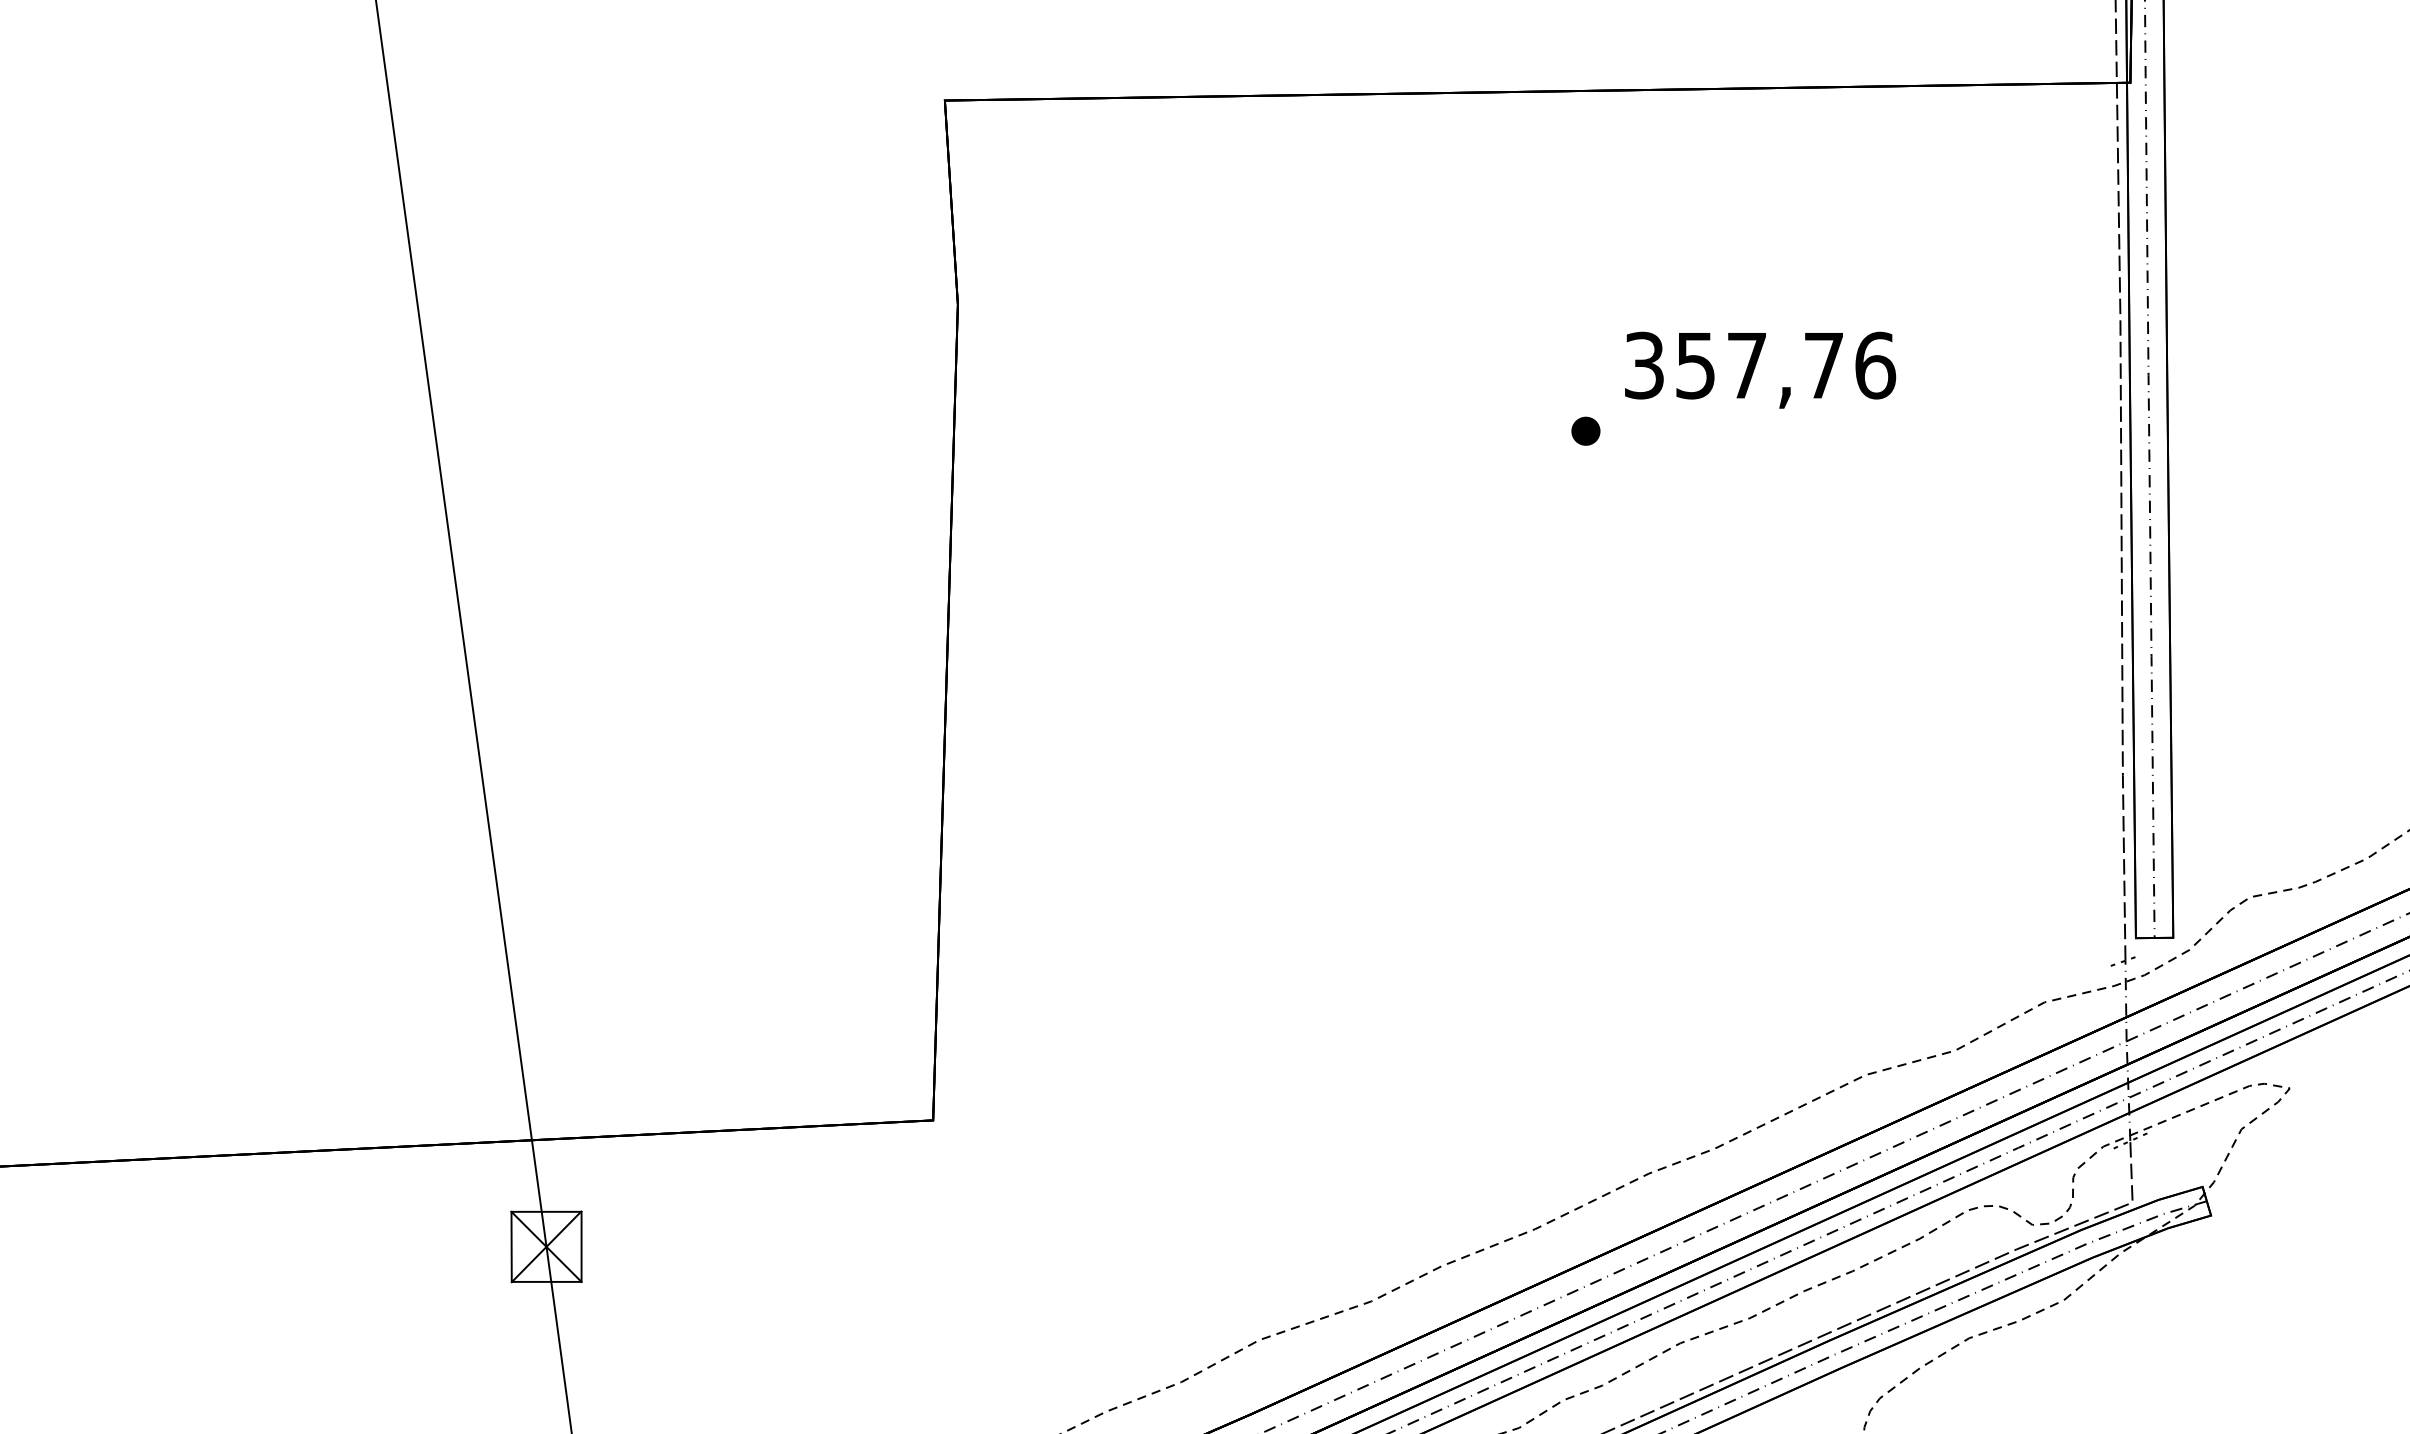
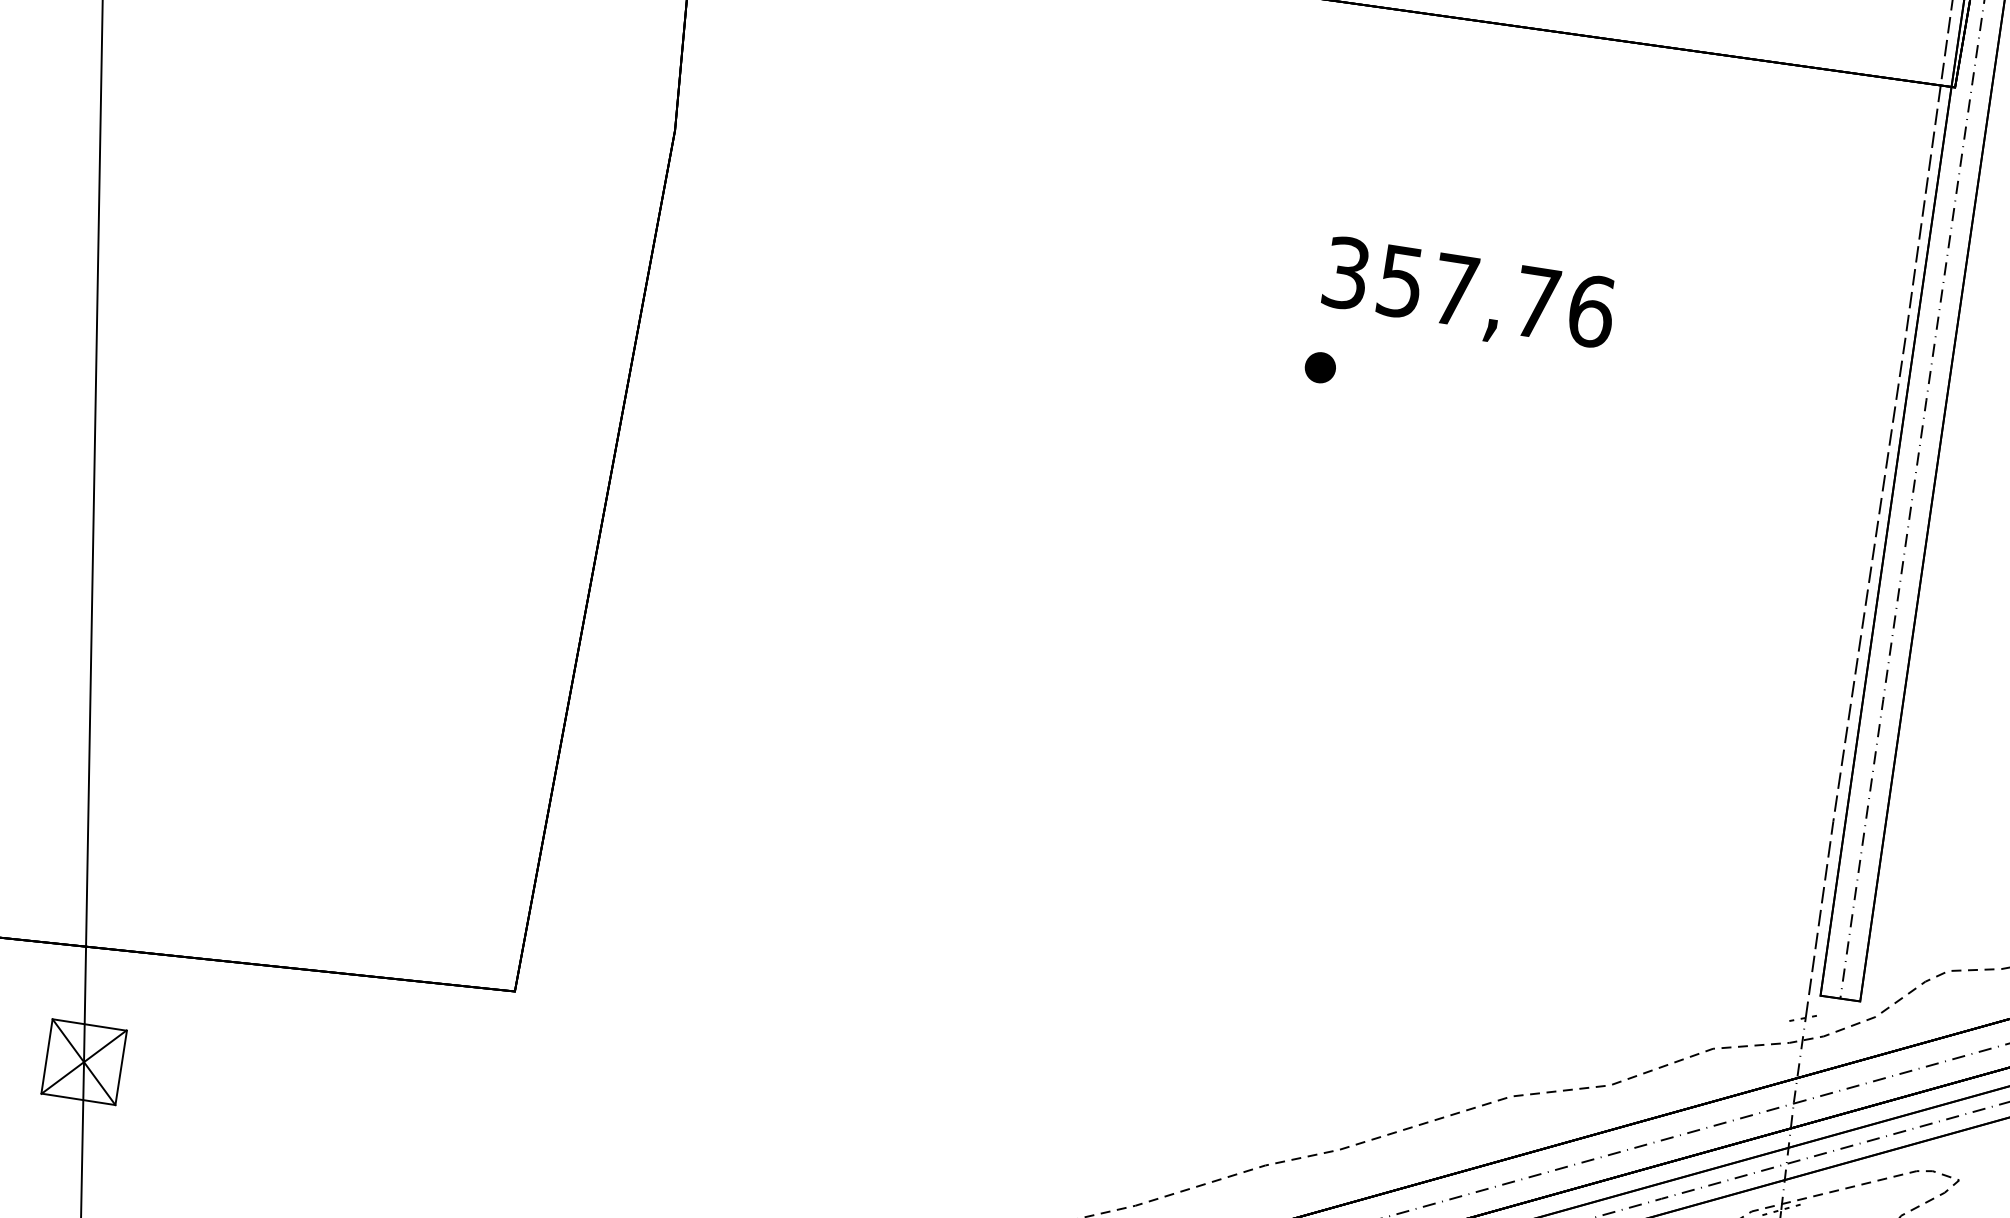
text: (1760, 369) -> (1468, 296), moved

